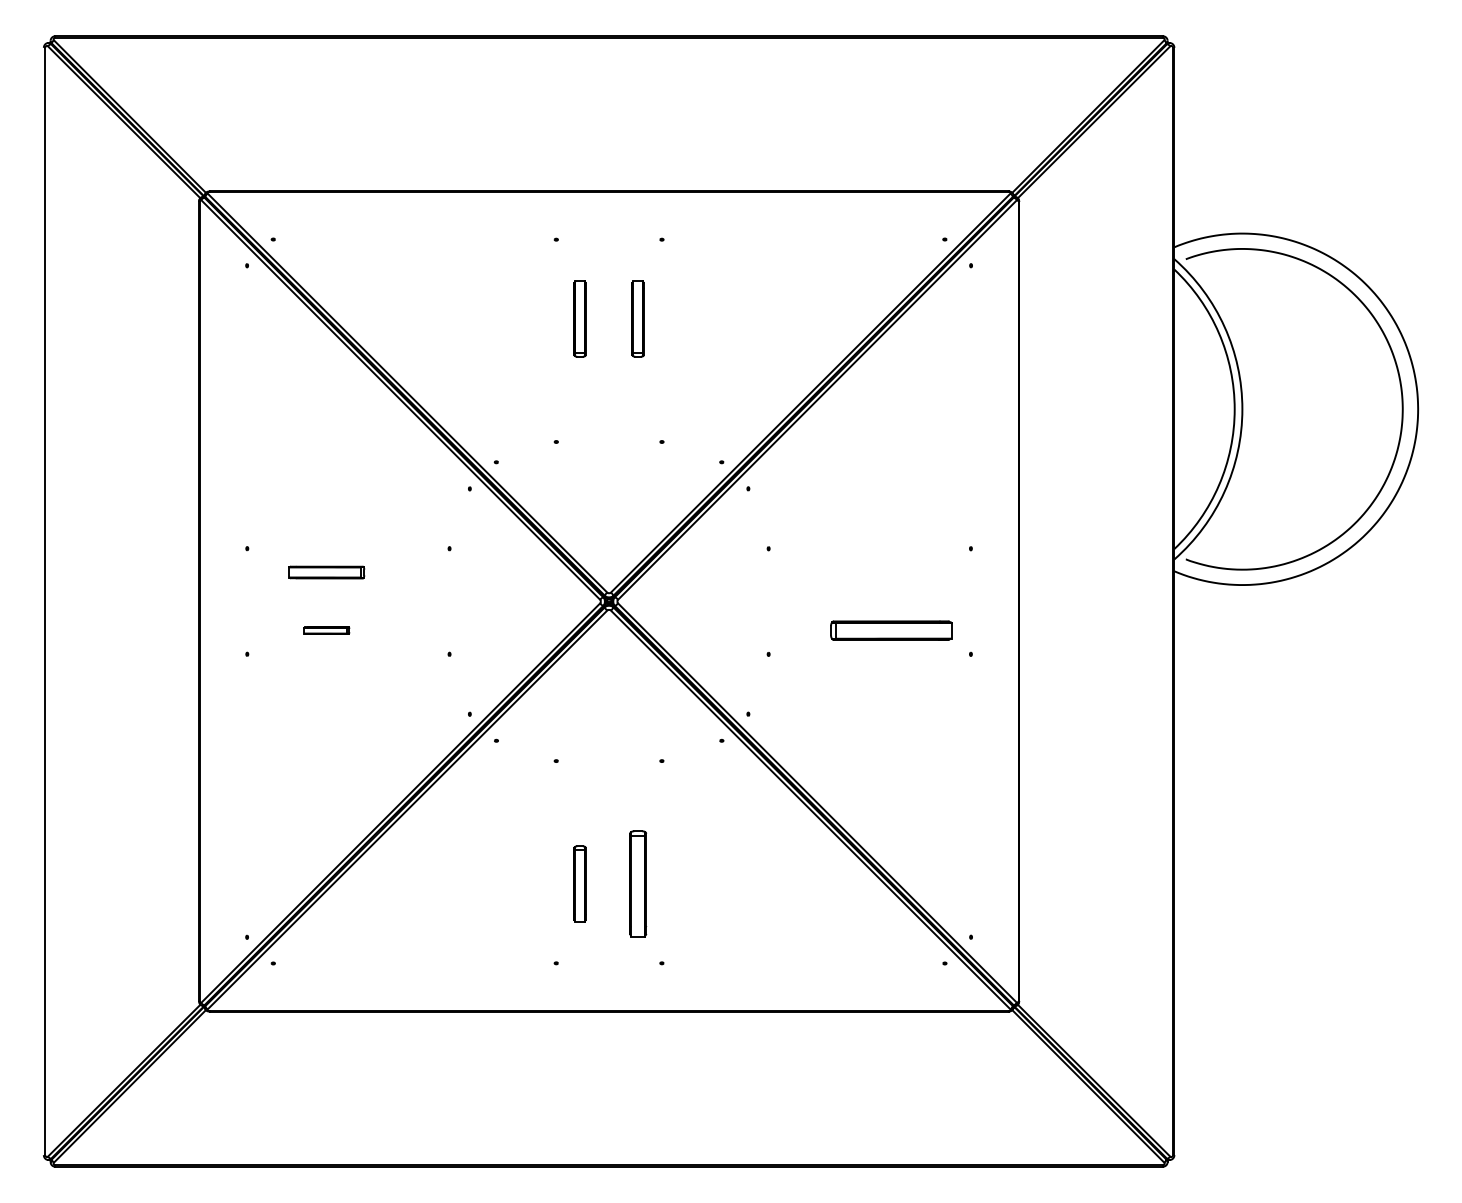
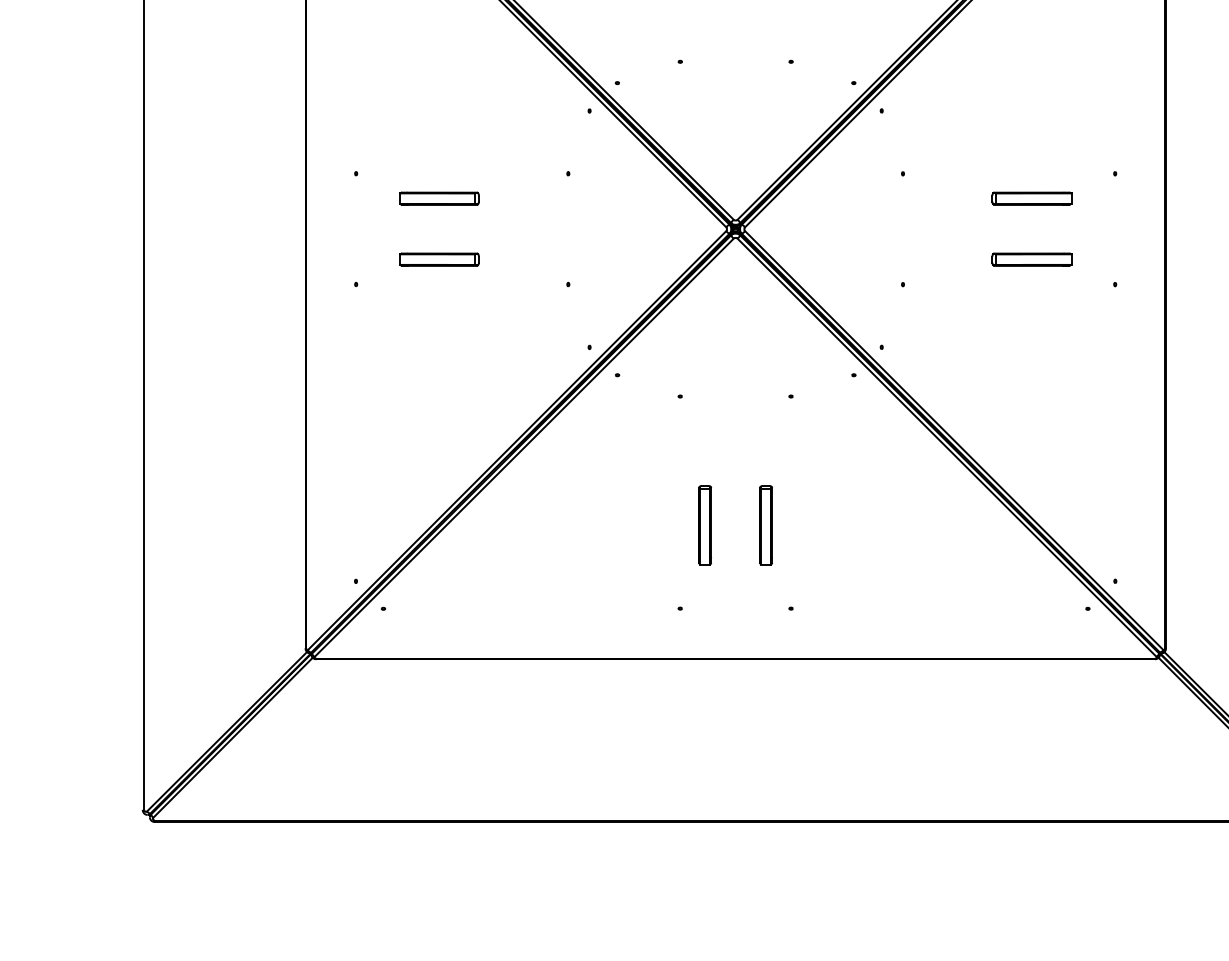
part: (891, 572) -> (1031, 198), added
part: (326, 630) -> (439, 259), size x1.67
part: (891, 630) -> (1031, 259), size x0.62
part: (637, 883) -> (765, 524), size x0.71

